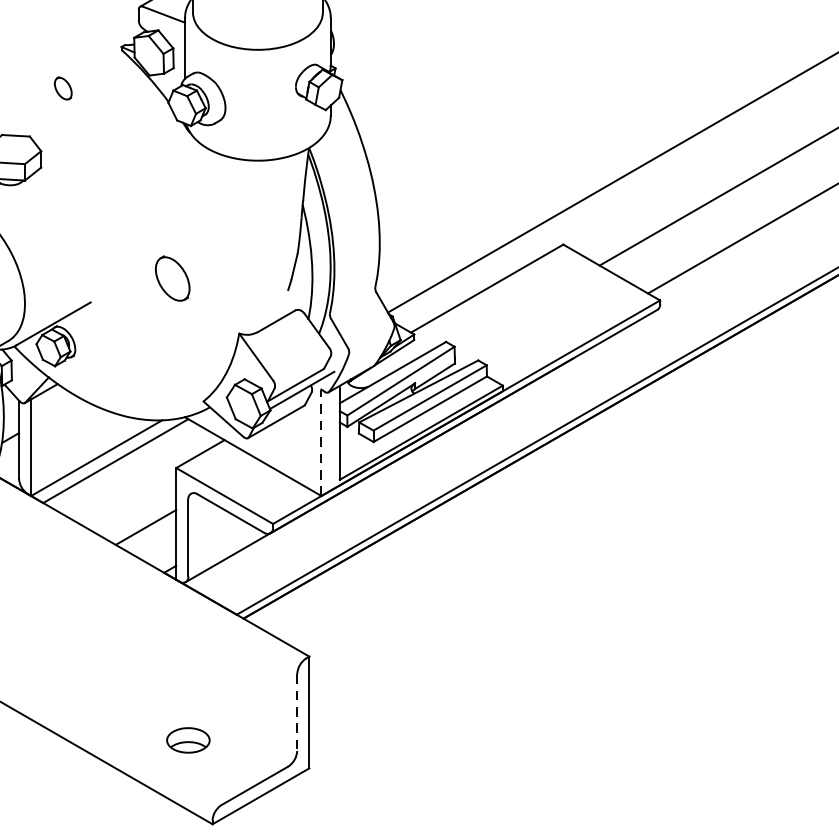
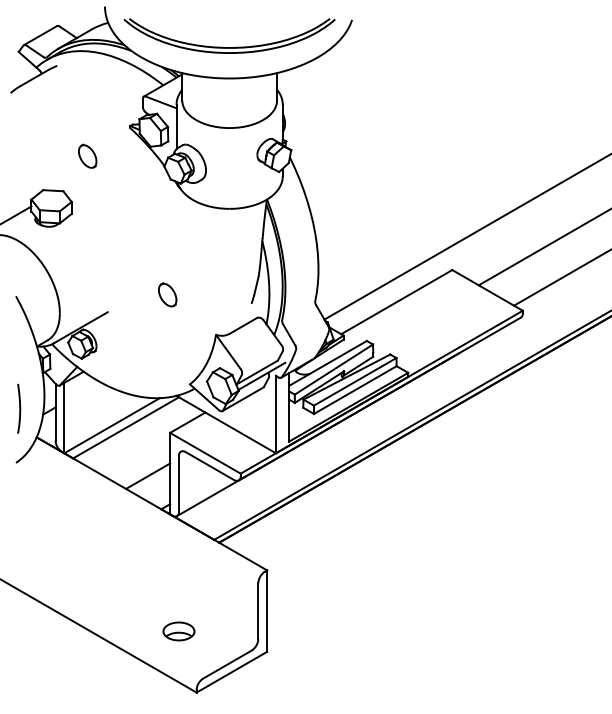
part: (62, 87) -> (87, 155), size x1.43
part: (172, 278) -> (167, 294), size x0.71
line: (320, 442) -> (275, 414), dashed -> solid
line: (297, 713) -> (258, 611), dashed -> solid

